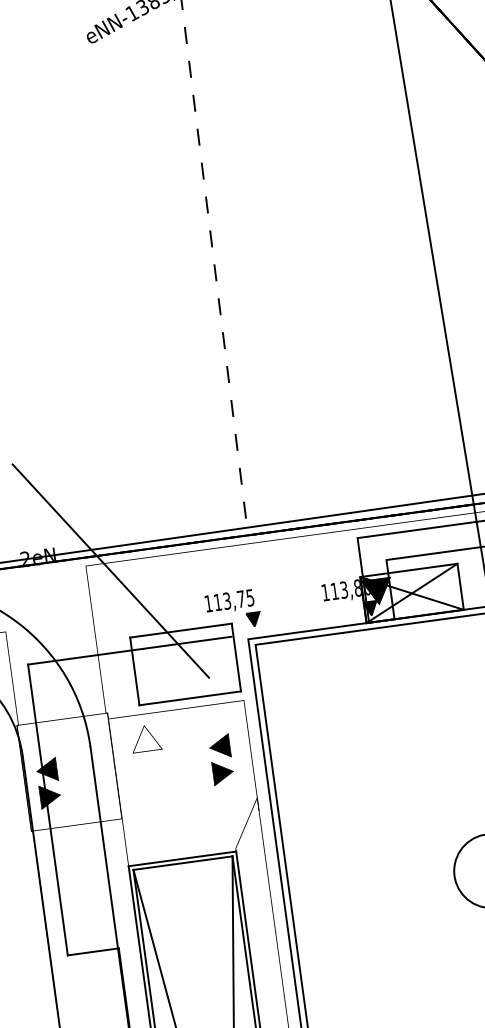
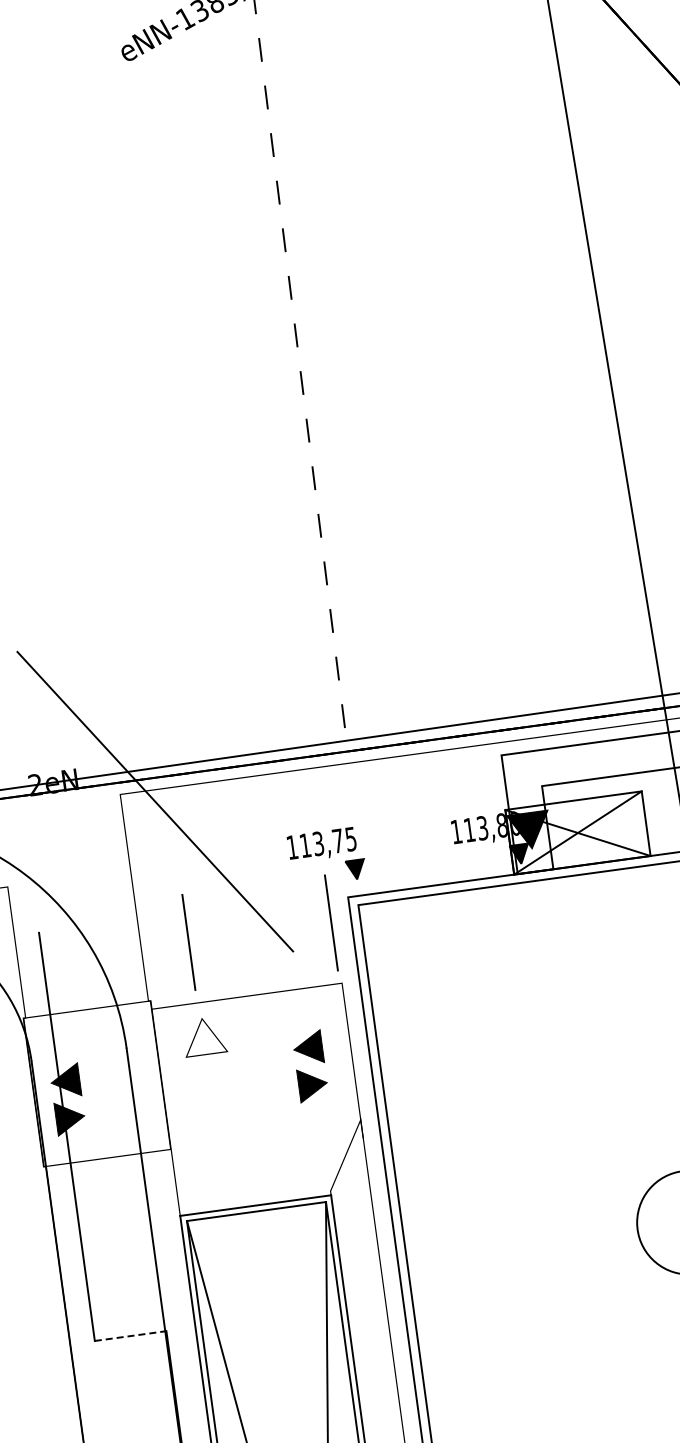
line: (180, 630) -> (253, 884), removed
line: (129, 650) -> (181, 912), removed
line: (190, 697) -> (266, 979), removed
line: (93, 952) -> (131, 1336), solid -> dashed

